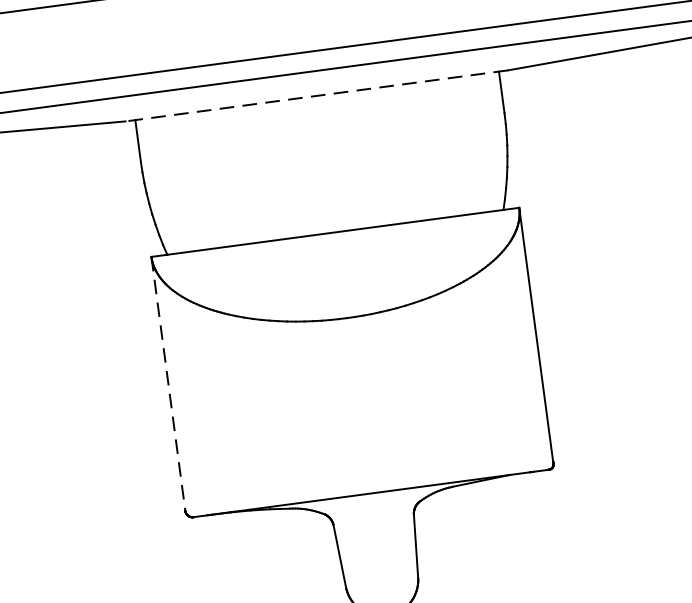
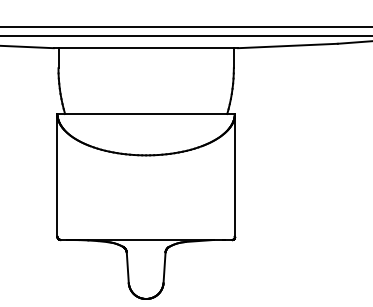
line: (315, 96) -> (145, 48), dashed -> solid
line: (168, 384) -> (57, 175), dashed -> solid

